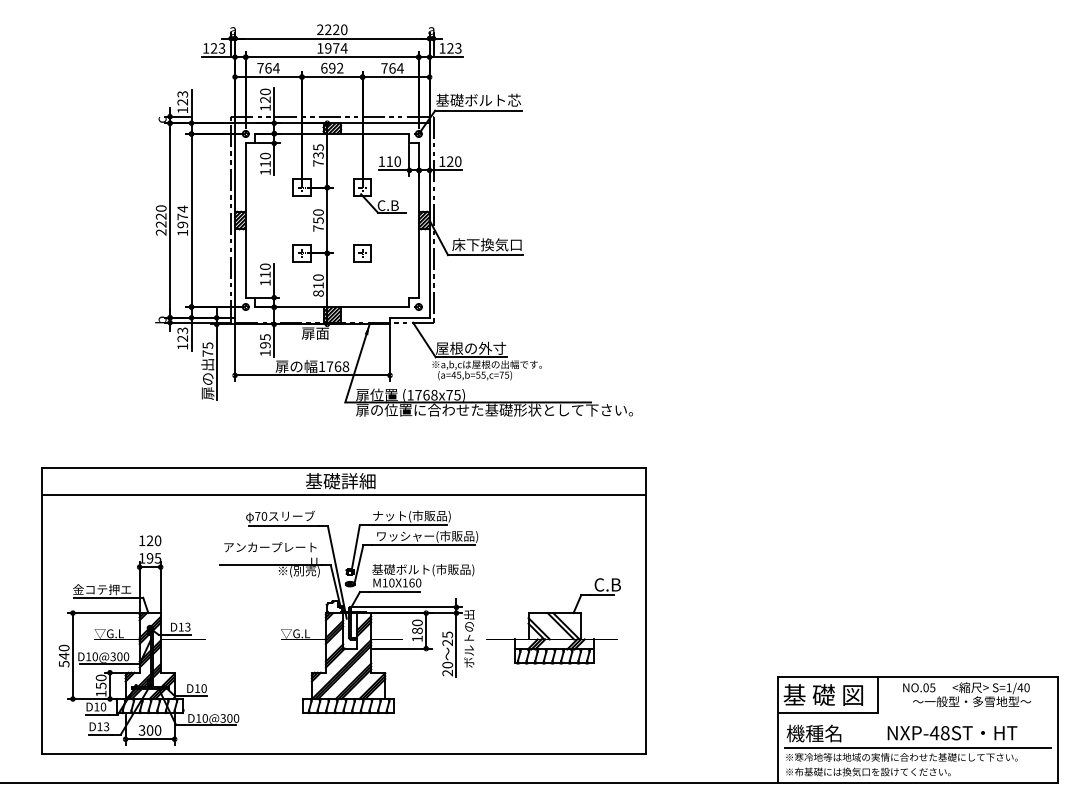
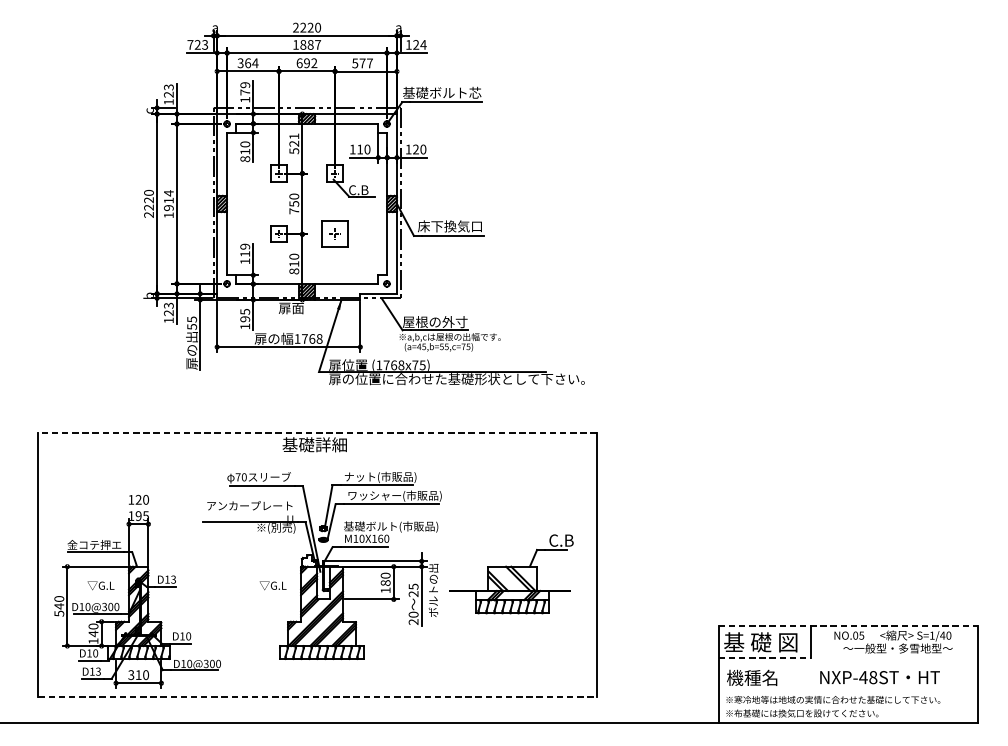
text: (206, 48) -> (190, 45), 123 -> 723
text: (336, 48) -> (310, 45), 1974 -> 1887
text: (457, 48) -> (422, 45), 123 -> 124
text: (260, 67) -> (240, 62), 764 -> 364
text: (392, 68) -> (362, 63), 764 -> 577
text: (265, 95) -> (245, 88), 120 -> 179
text: (318, 155) -> (294, 143), 735 -> 521
text: (265, 171) -> (245, 158), 110 -> 810
text: (182, 216) -> (168, 200), 1974 -> 1914
part: (362, 253) -> (334, 234), size x1.6
text: (265, 266) -> (245, 246), 110 -> 119
text: (207, 353) -> (191, 326), 75 -> 55
line: (343, 468) -> (317, 433), solid -> dashed
line: (343, 494) -> (317, 457), removed
line: (918, 677) -> (848, 626), solid -> dashed
text: (101, 686) -> (93, 634), 150 -> 140
line: (828, 712) -> (765, 658), solid -> dashed
text: (149, 730) -> (138, 675), 300 -> 310
line: (917, 747) -> (847, 690), removed
line: (344, 754) -> (318, 697), solid -> dashed

